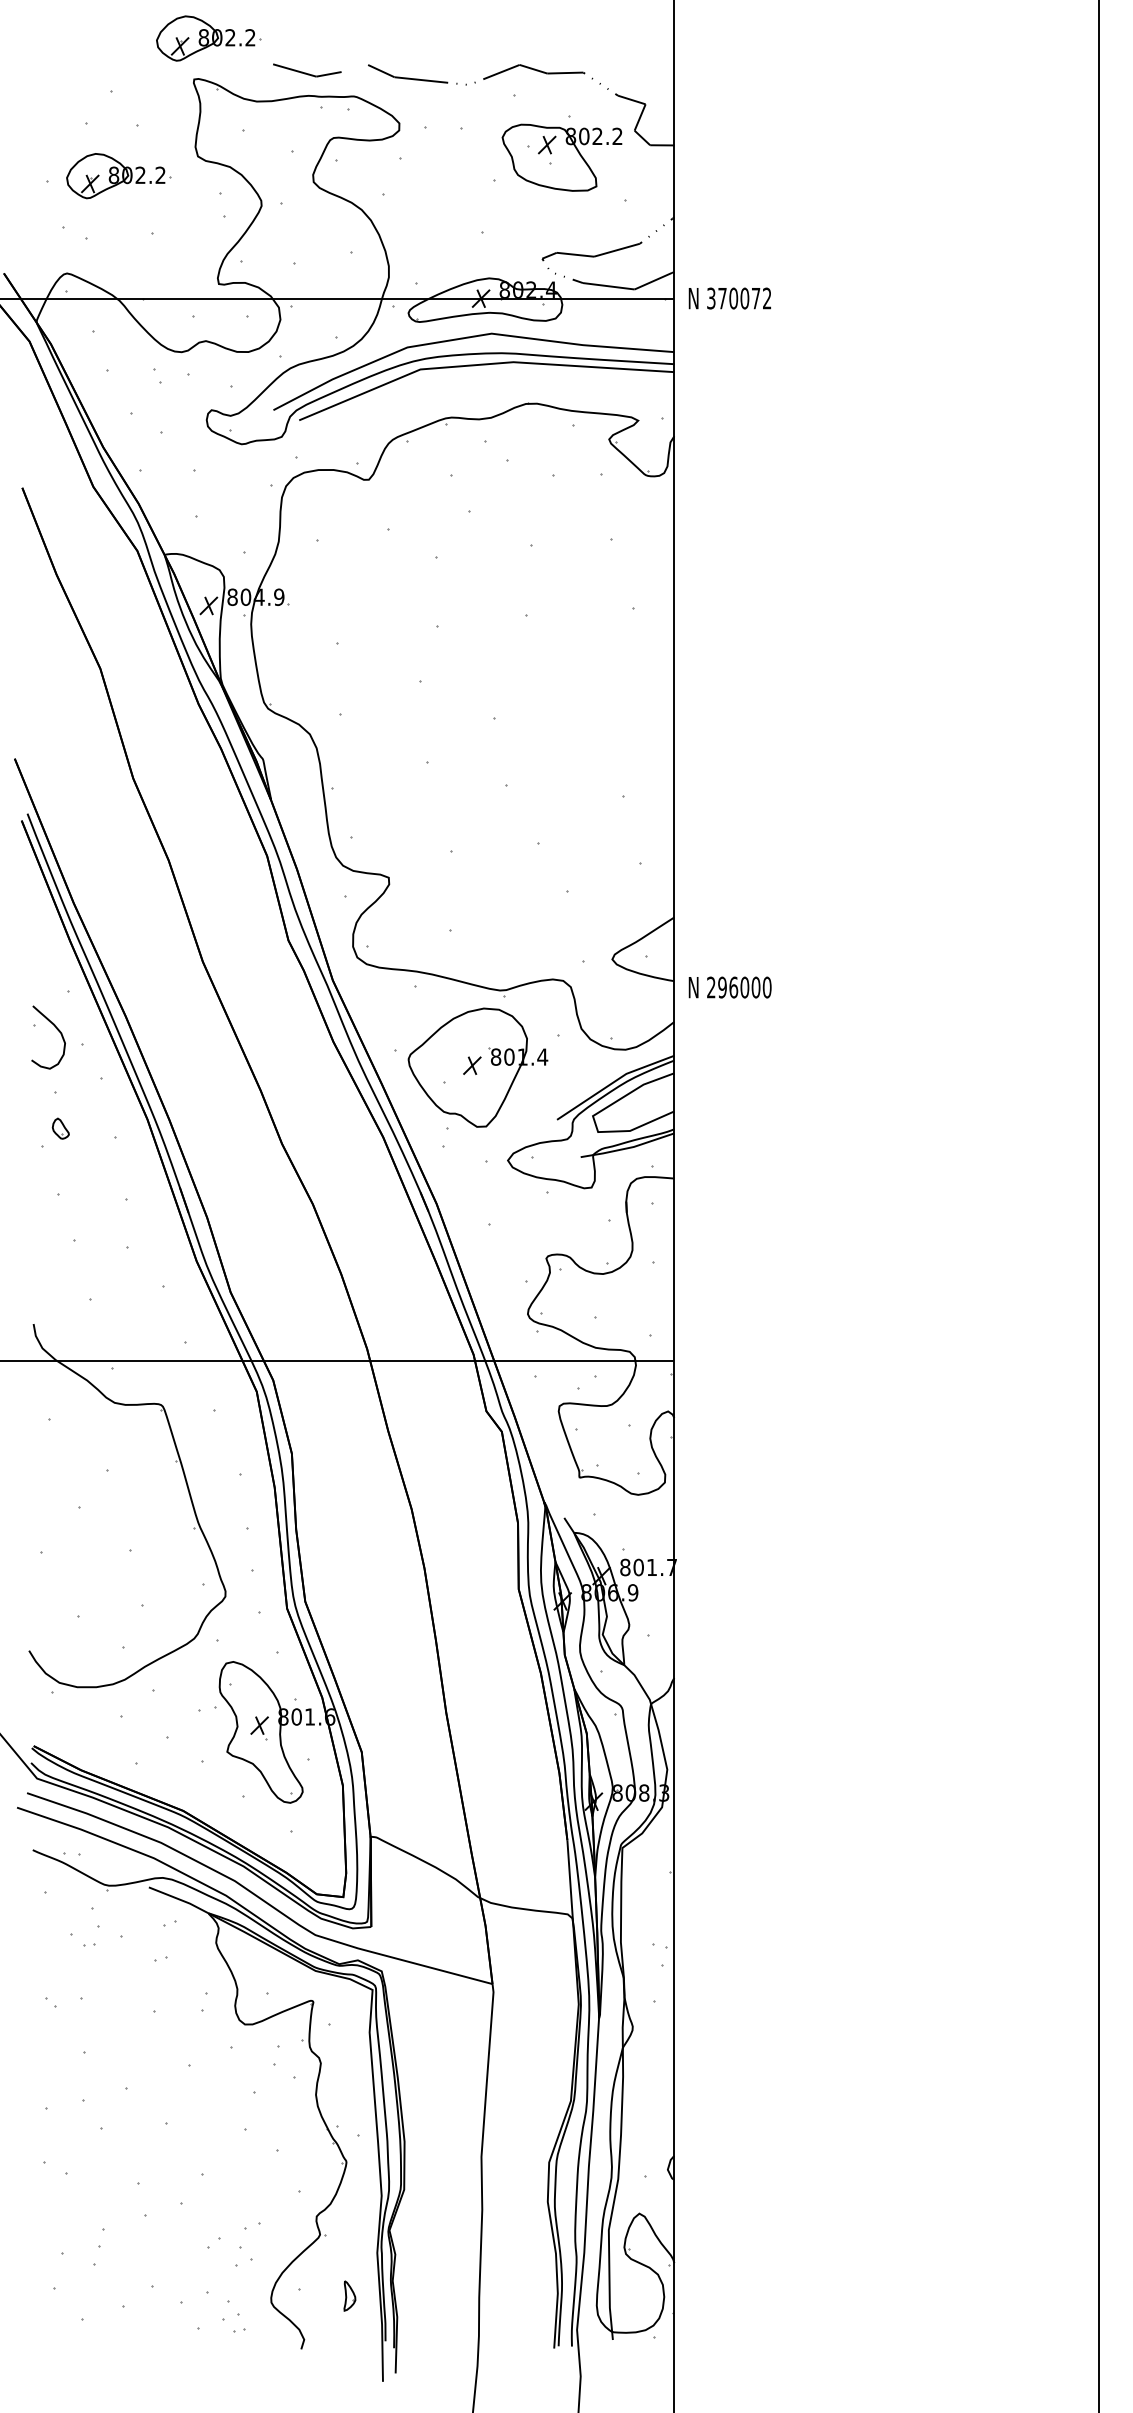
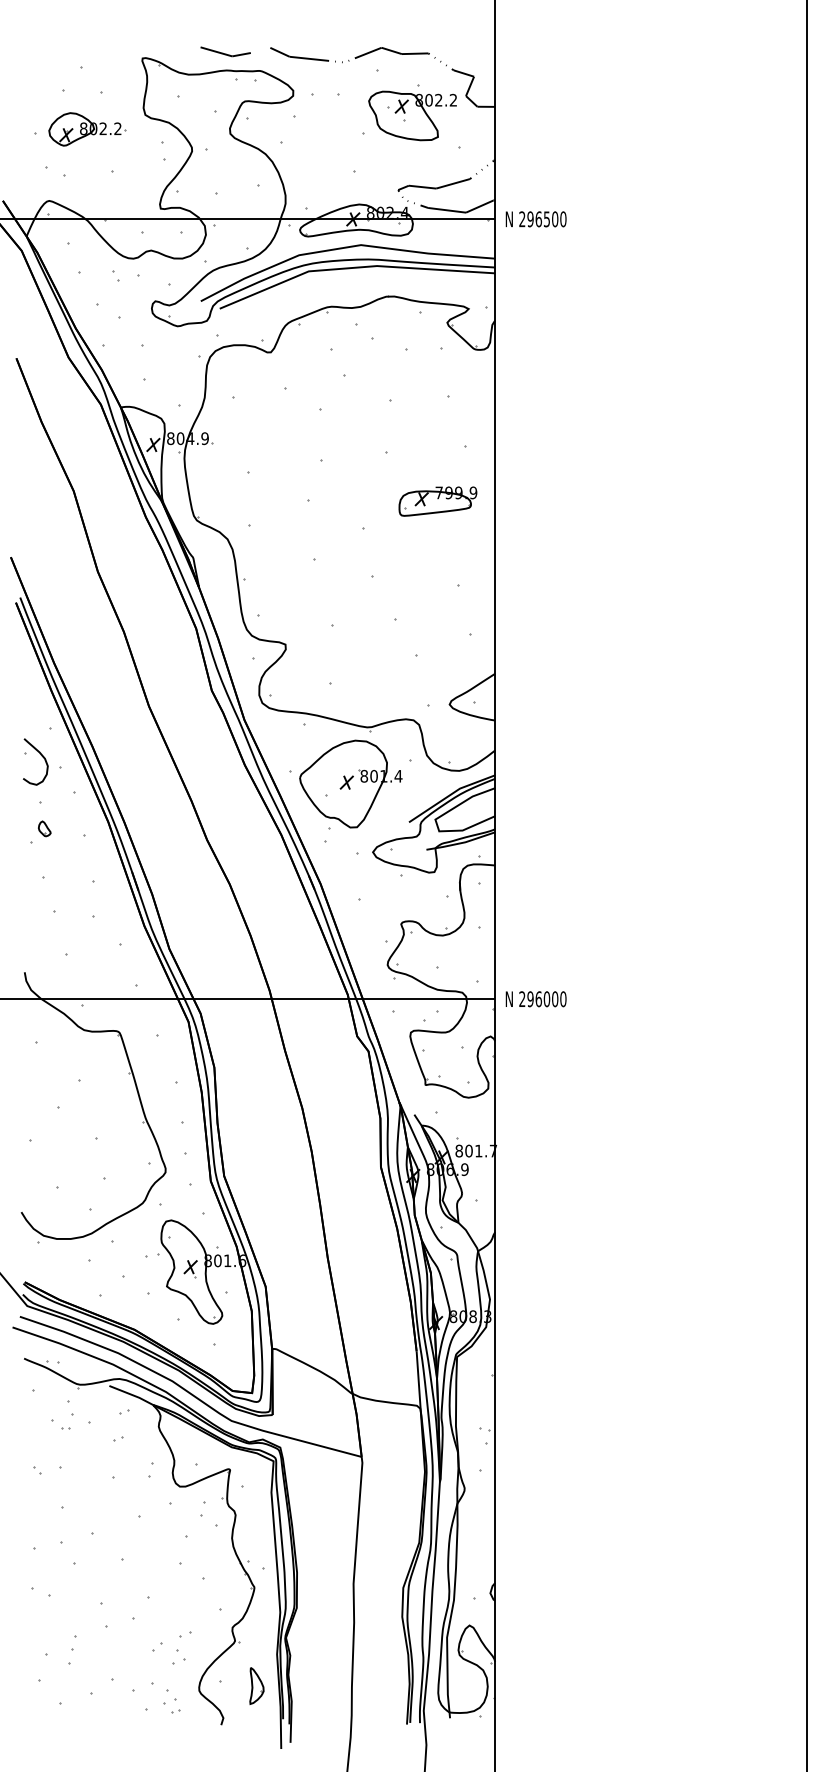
part: (209, 38) -> (153, 28), removed
text: (738, 298) -> (542, 219), 370072 -> 296500
part: (595, 682) -> (437, 501), added
text: (729, 987) -> (535, 999), moved
part: (349, 2295) -> (256, 1685), size x1.67

